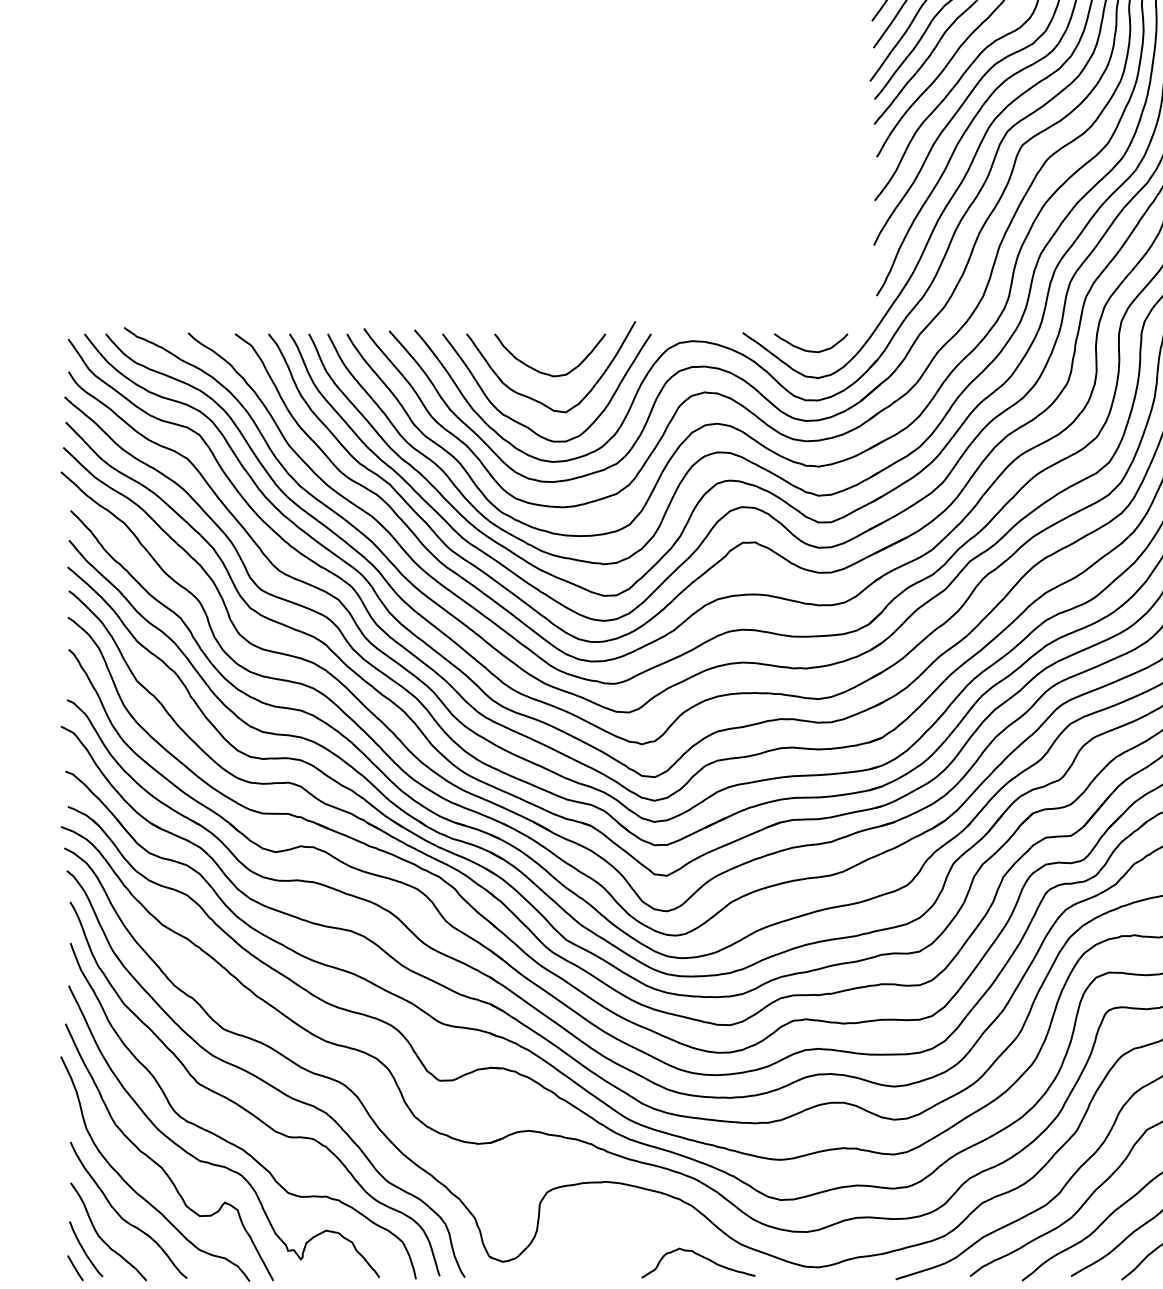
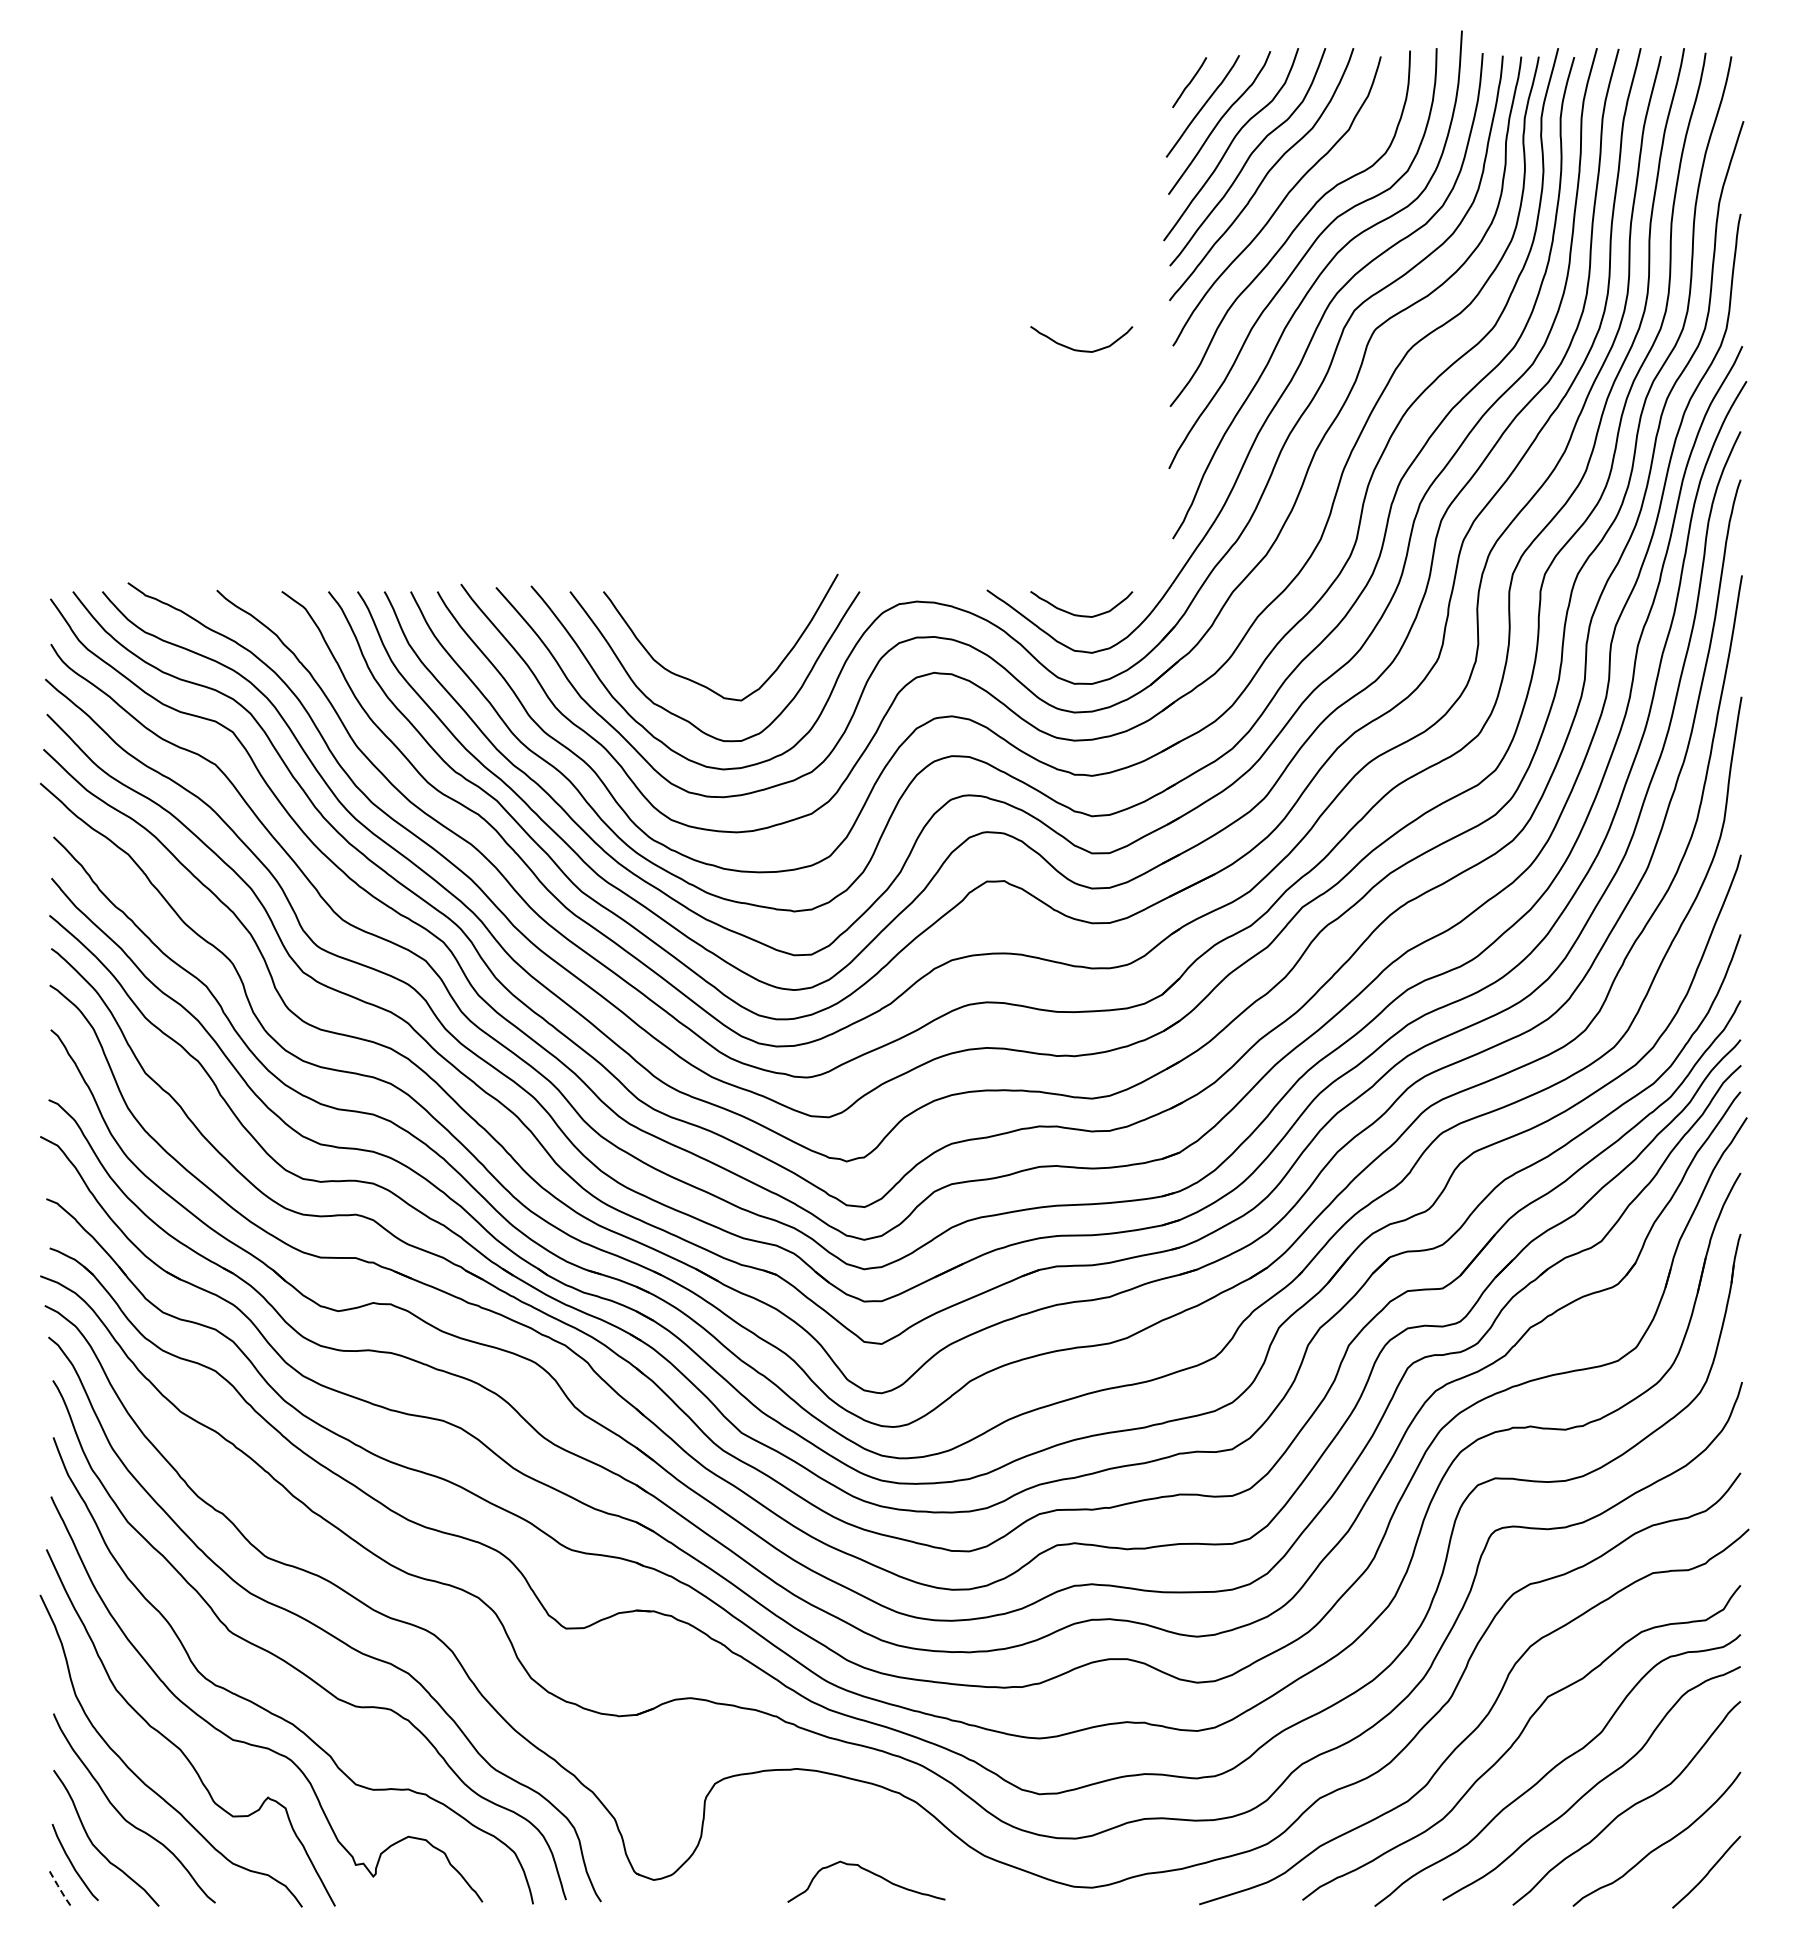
curve: (809, 159) -> (1079, 349), added
curve: (544, 372) -> (711, 645), removed
curve: (702, 1257) -> (871, 1873), moved
line: (75, 1268) -> (60, 1889), solid -> dashed

